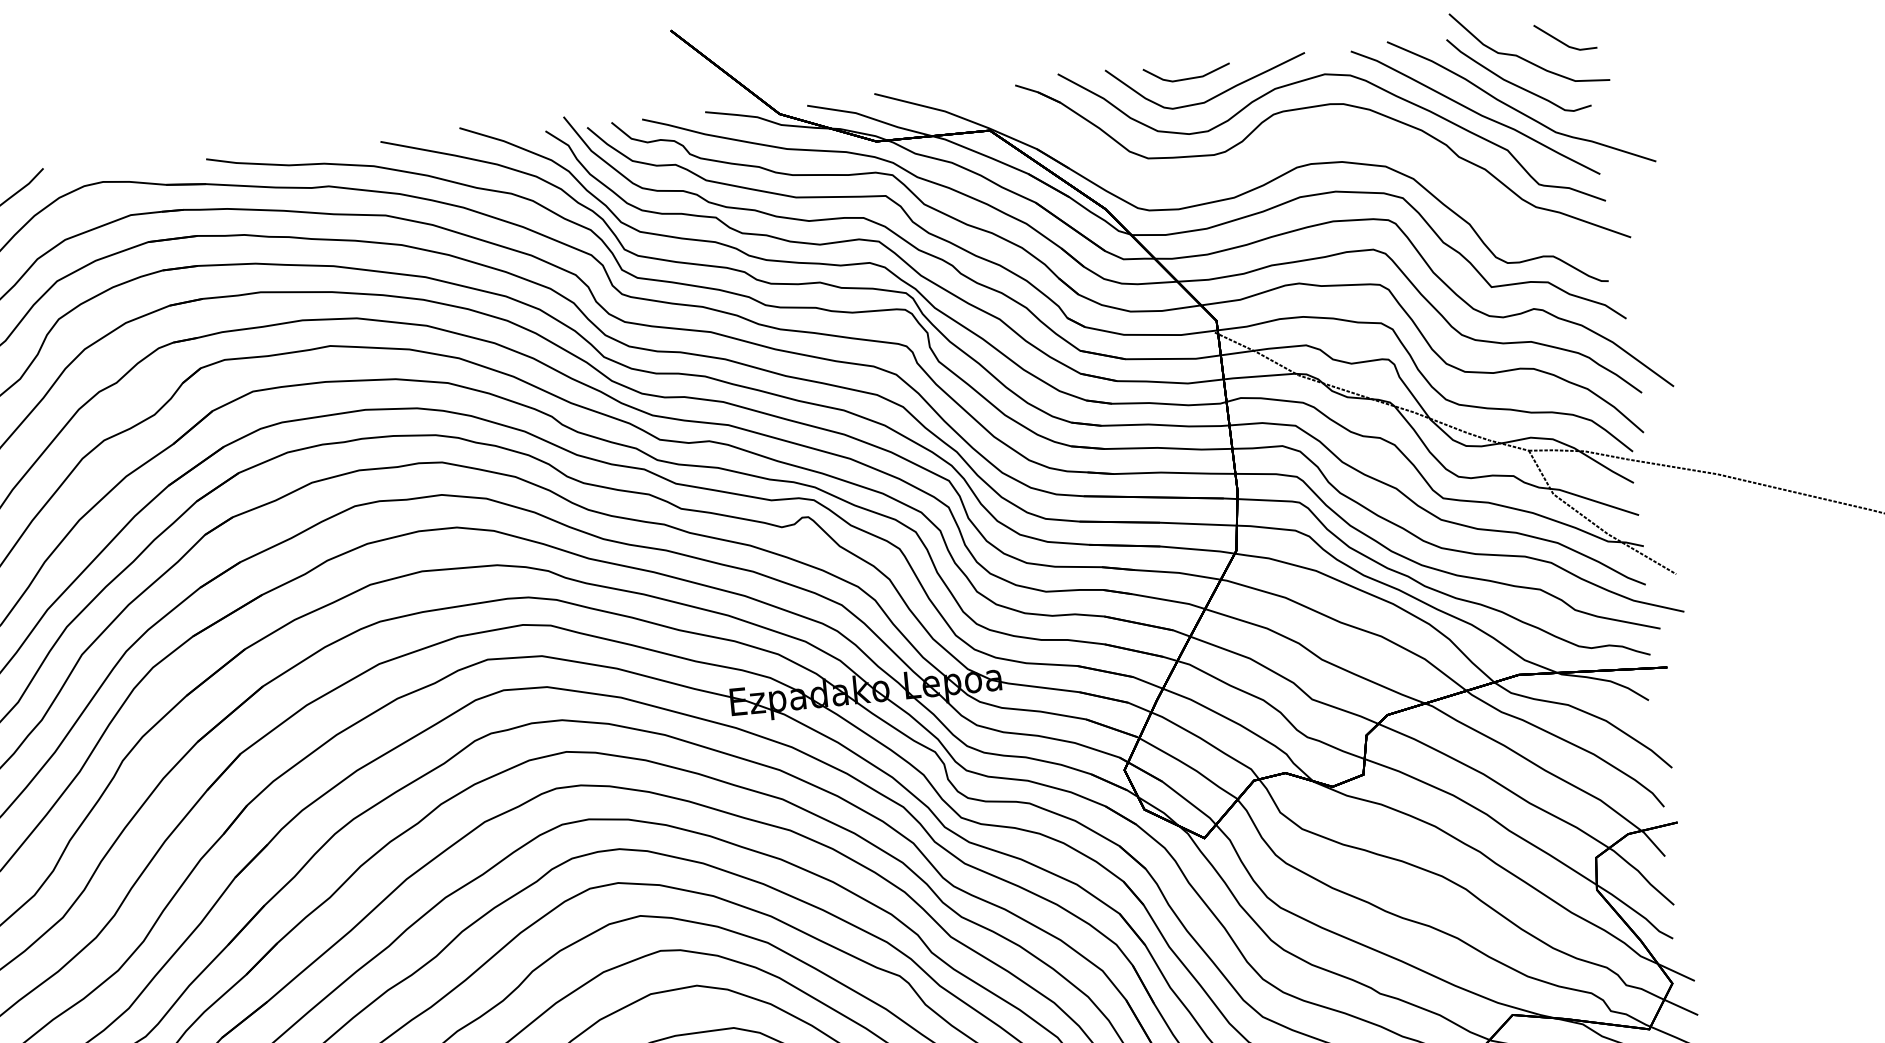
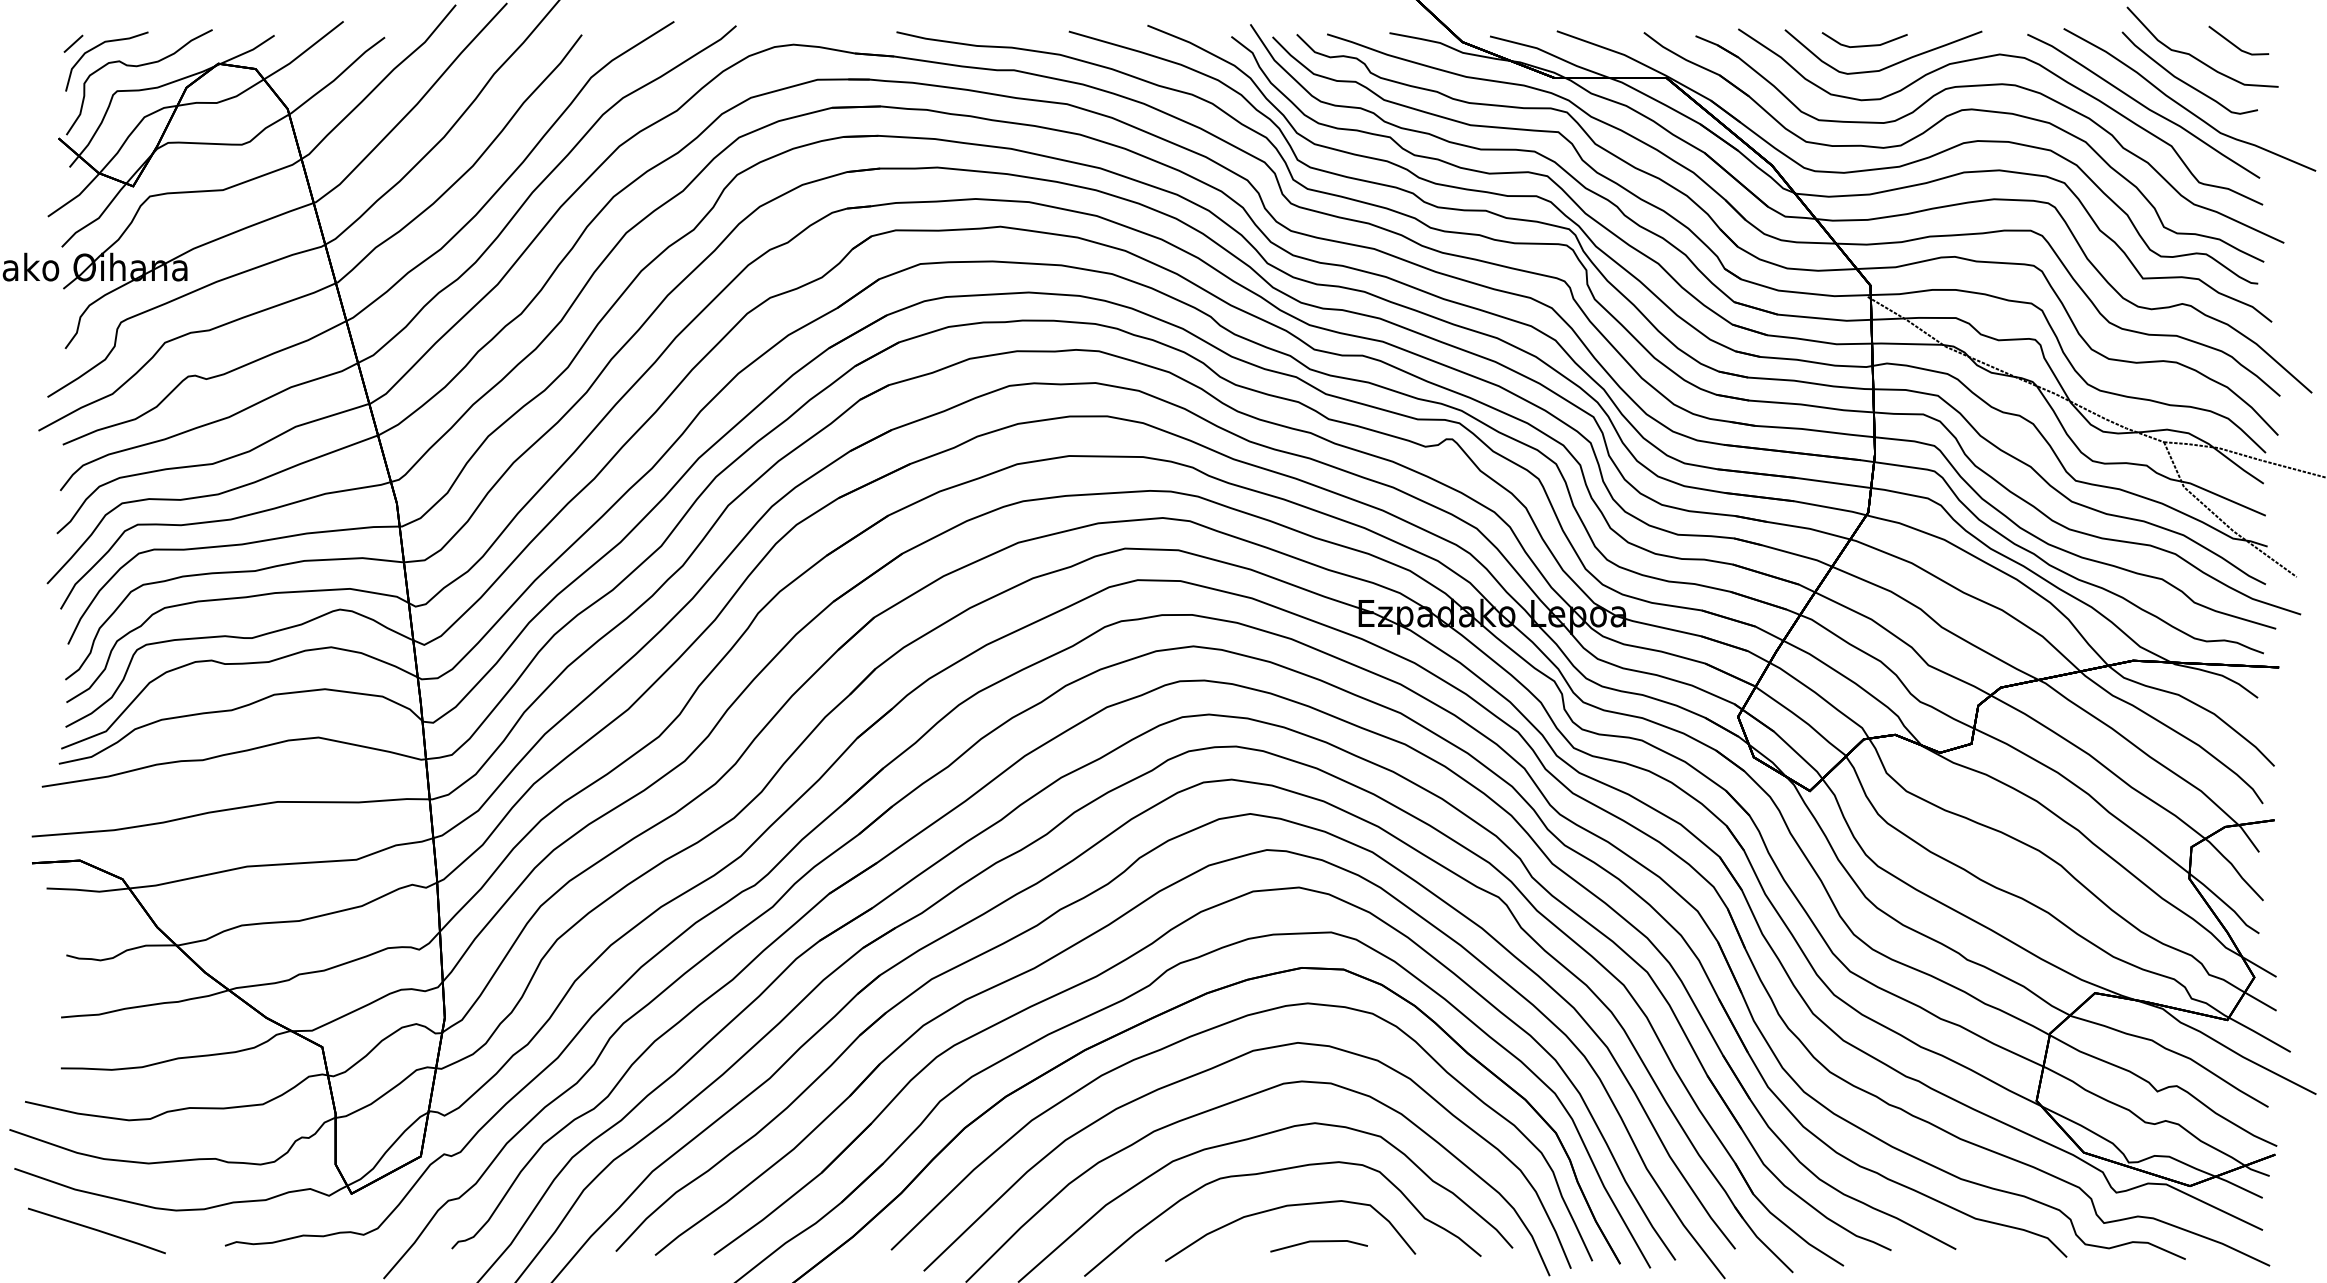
part: (1268, 151) -> (1937, 124), added

